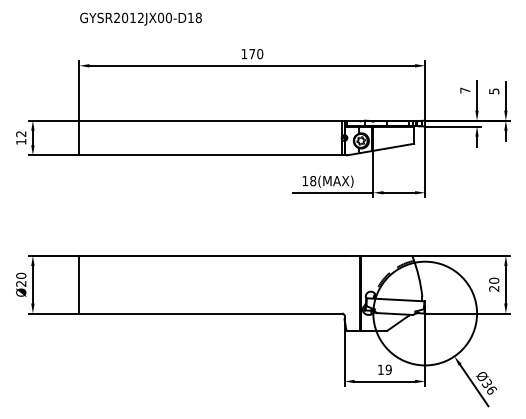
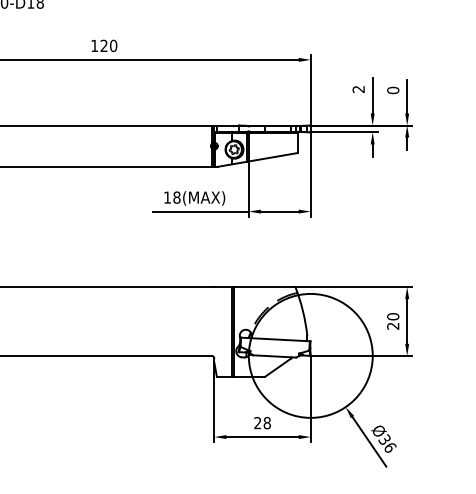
text: (252, 54) -> (104, 46), 170 -> 120
text: (465, 90) -> (358, 89), 7 -> 2
text: (494, 91) -> (393, 90), 5 -> 0
text: (384, 369) -> (262, 422), 19 -> 28

